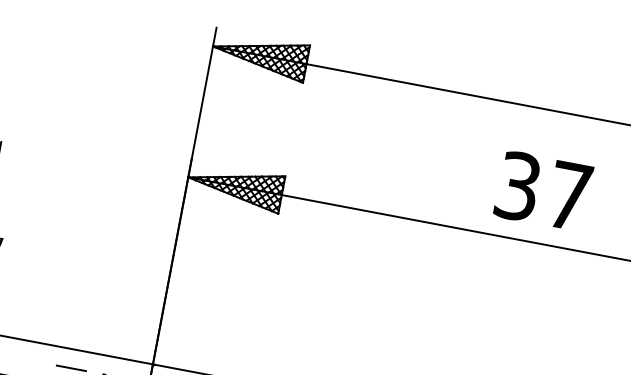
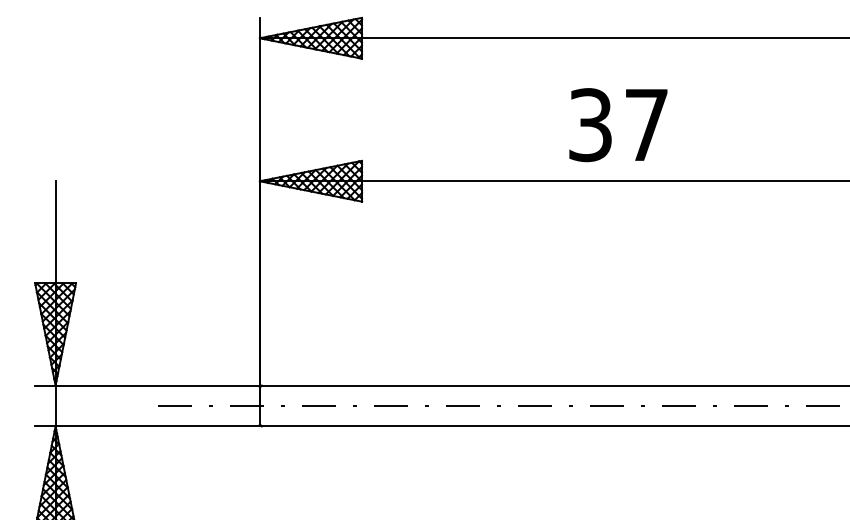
text: (543, 191) -> (618, 125), moved

